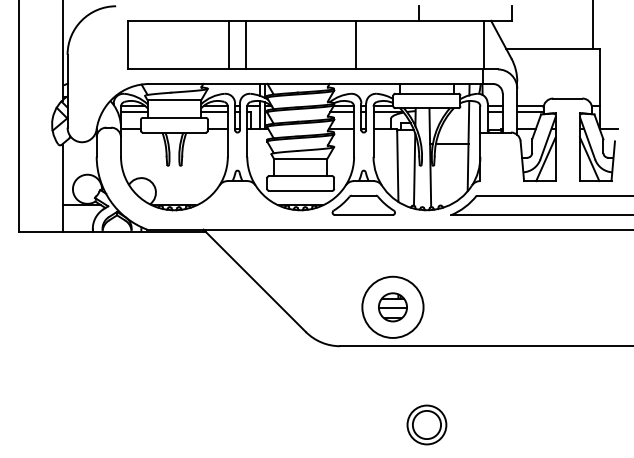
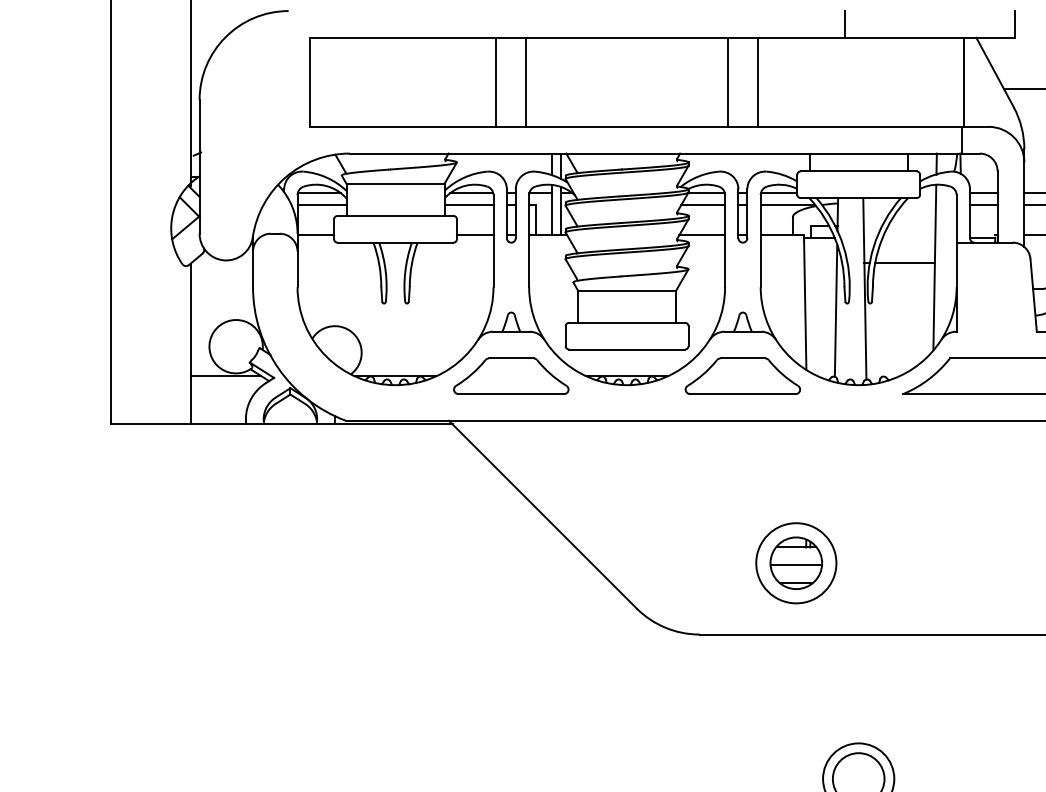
line: (372, 44) -> (758, 81), added
part: (237, 204) -> (511, 374), added
circle: (392, 307) -> (795, 563), size x0.71

